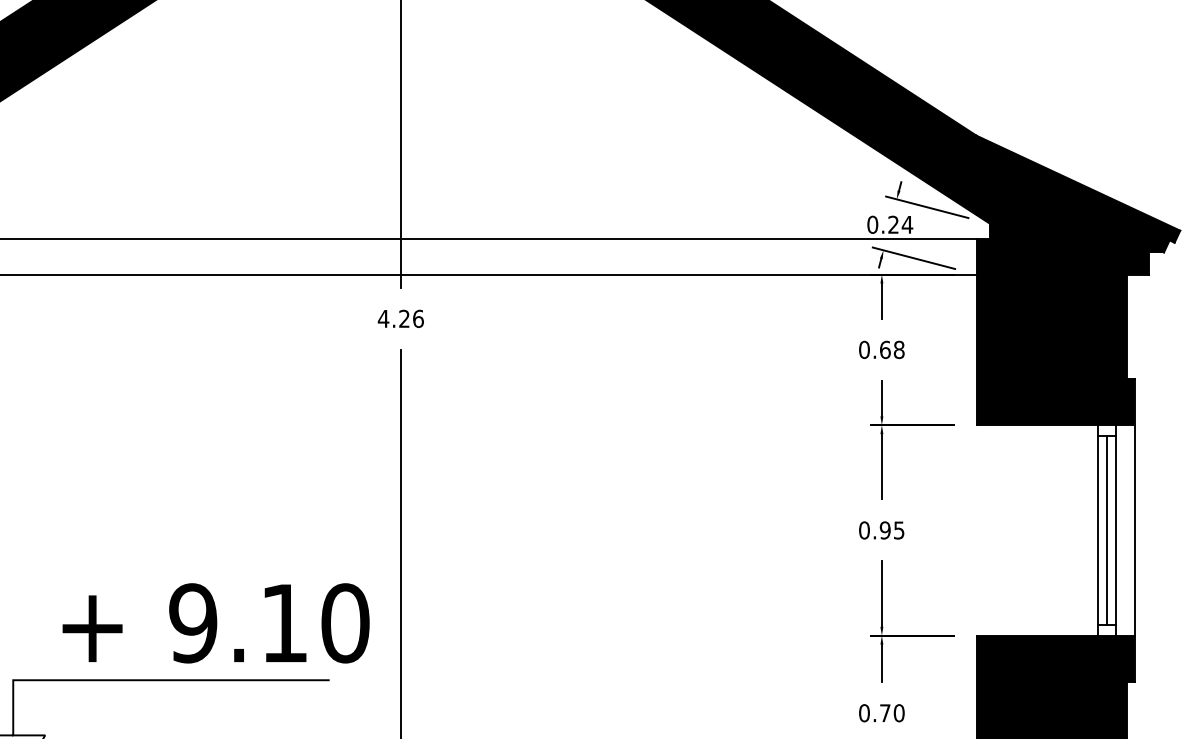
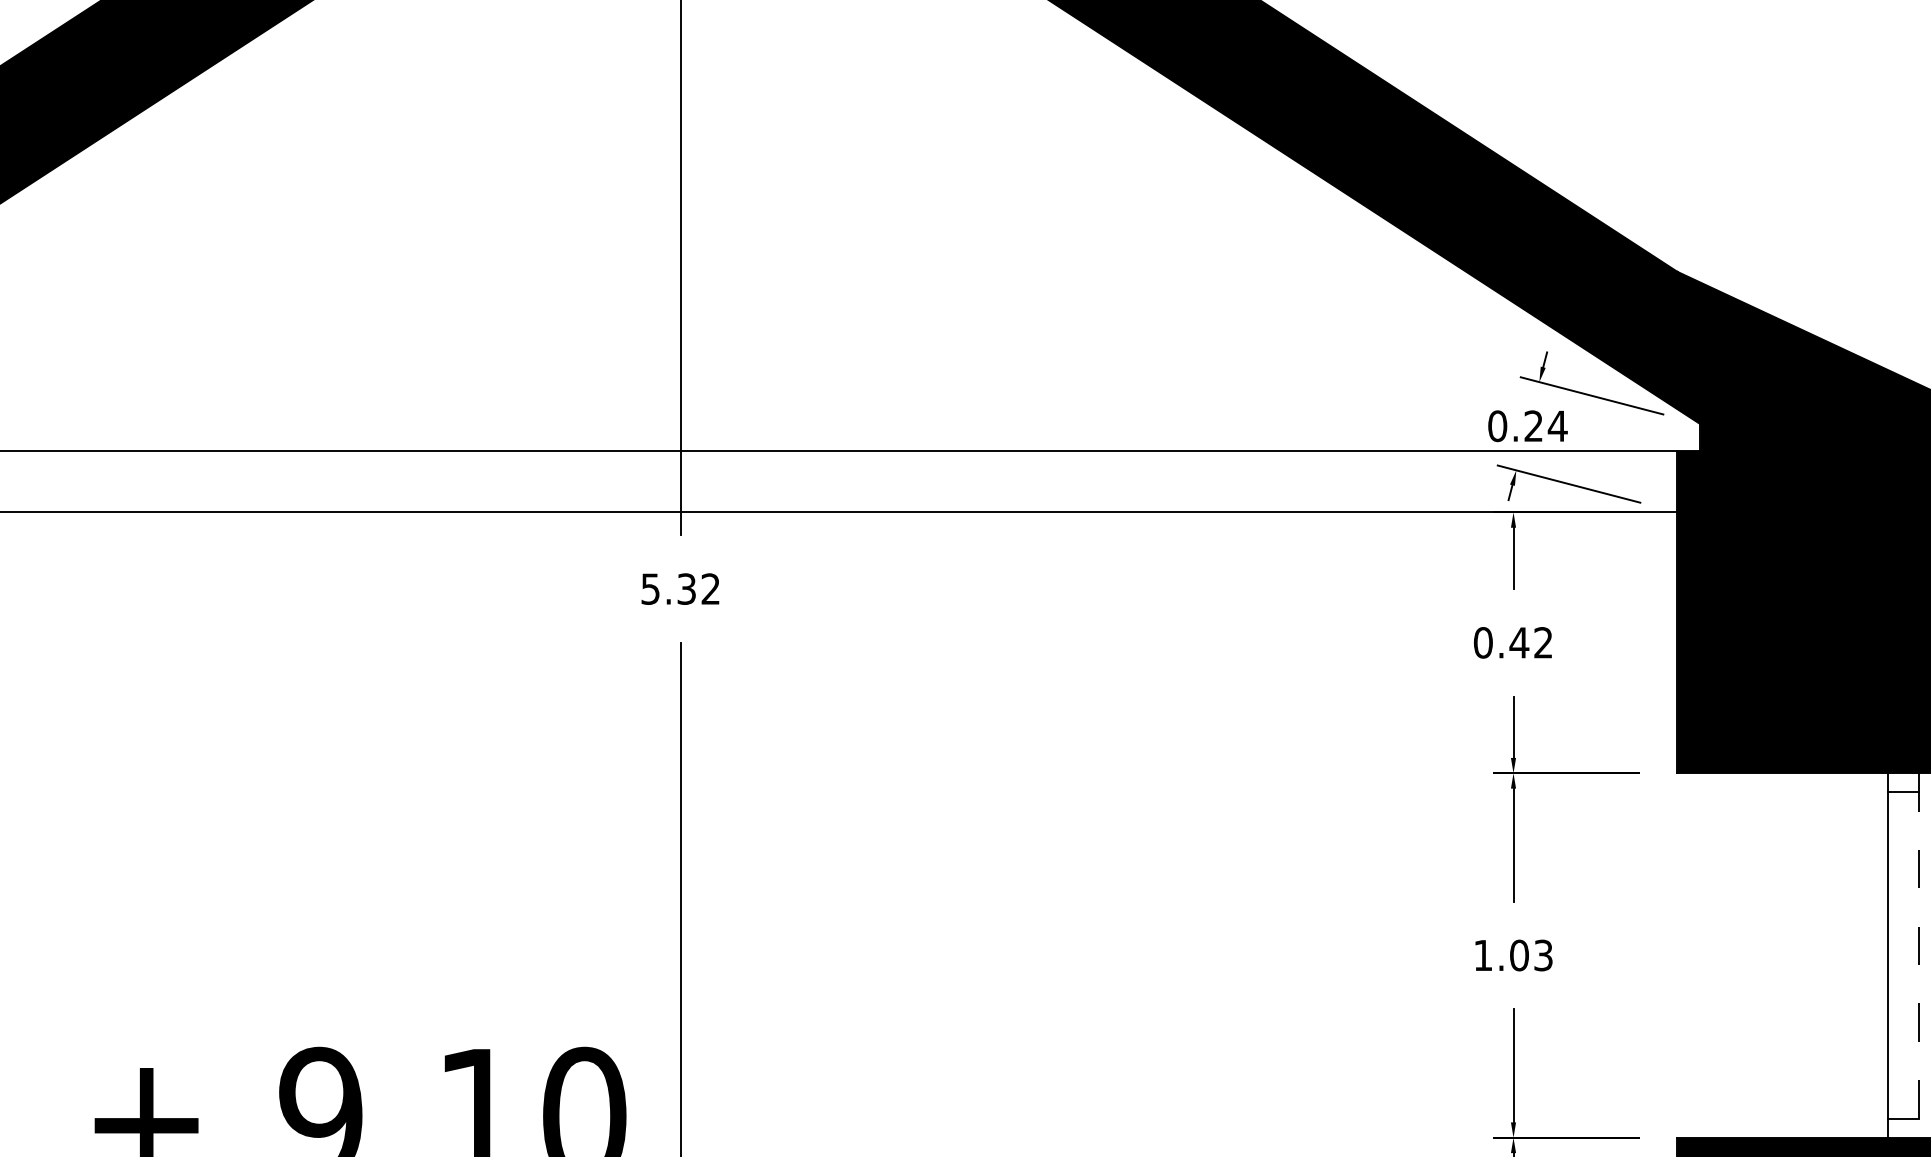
text: (400, 318) -> (679, 588), 4.26 -> 5.32
text: (891, 349) -> (1530, 642), 0.68 -> 0.42
text: (881, 530) -> (1512, 955), 0.95 -> 1.03
line: (1107, 530) -> (1904, 955), removed
line: (1116, 530) -> (1919, 955), solid -> dashed

